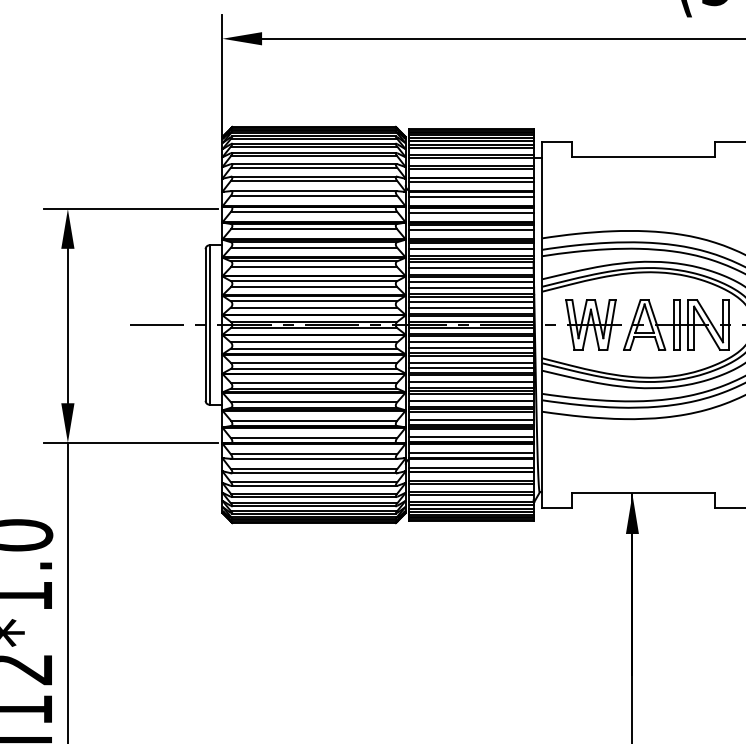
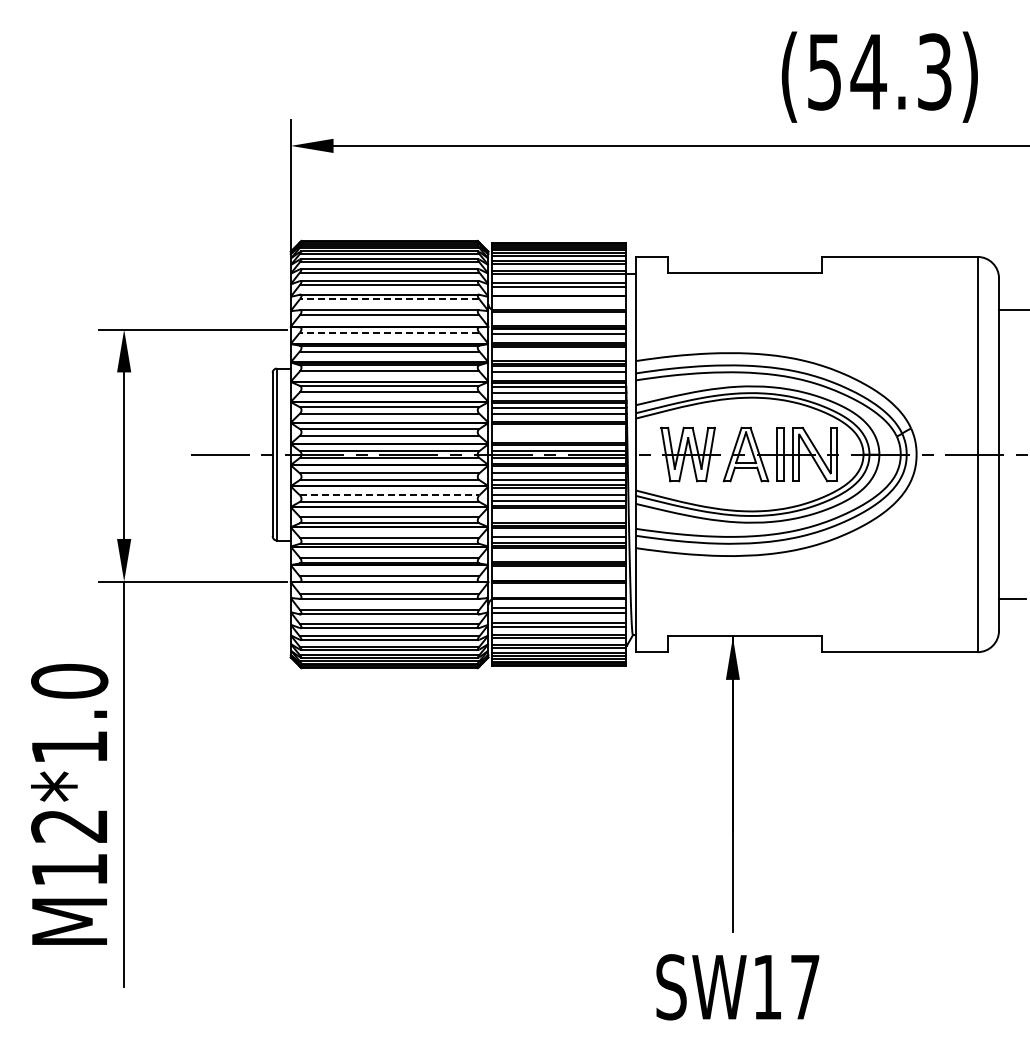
line: (313, 181) -> (389, 299), solid -> dashed
line: (470, 182) -> (558, 300), removed
line: (470, 196) -> (558, 316), removed
line: (313, 211) -> (389, 332), solid -> dashed
line: (470, 230) -> (558, 352), removed
line: (470, 301) -> (558, 429), removed
line: (470, 307) -> (558, 435), removed
line: (313, 362) -> (389, 495), solid -> dashed
line: (470, 382) -> (558, 516), removed
line: (470, 419) -> (558, 556), removed
line: (470, 437) -> (558, 575), removed
line: (470, 452) -> (558, 592), removed

